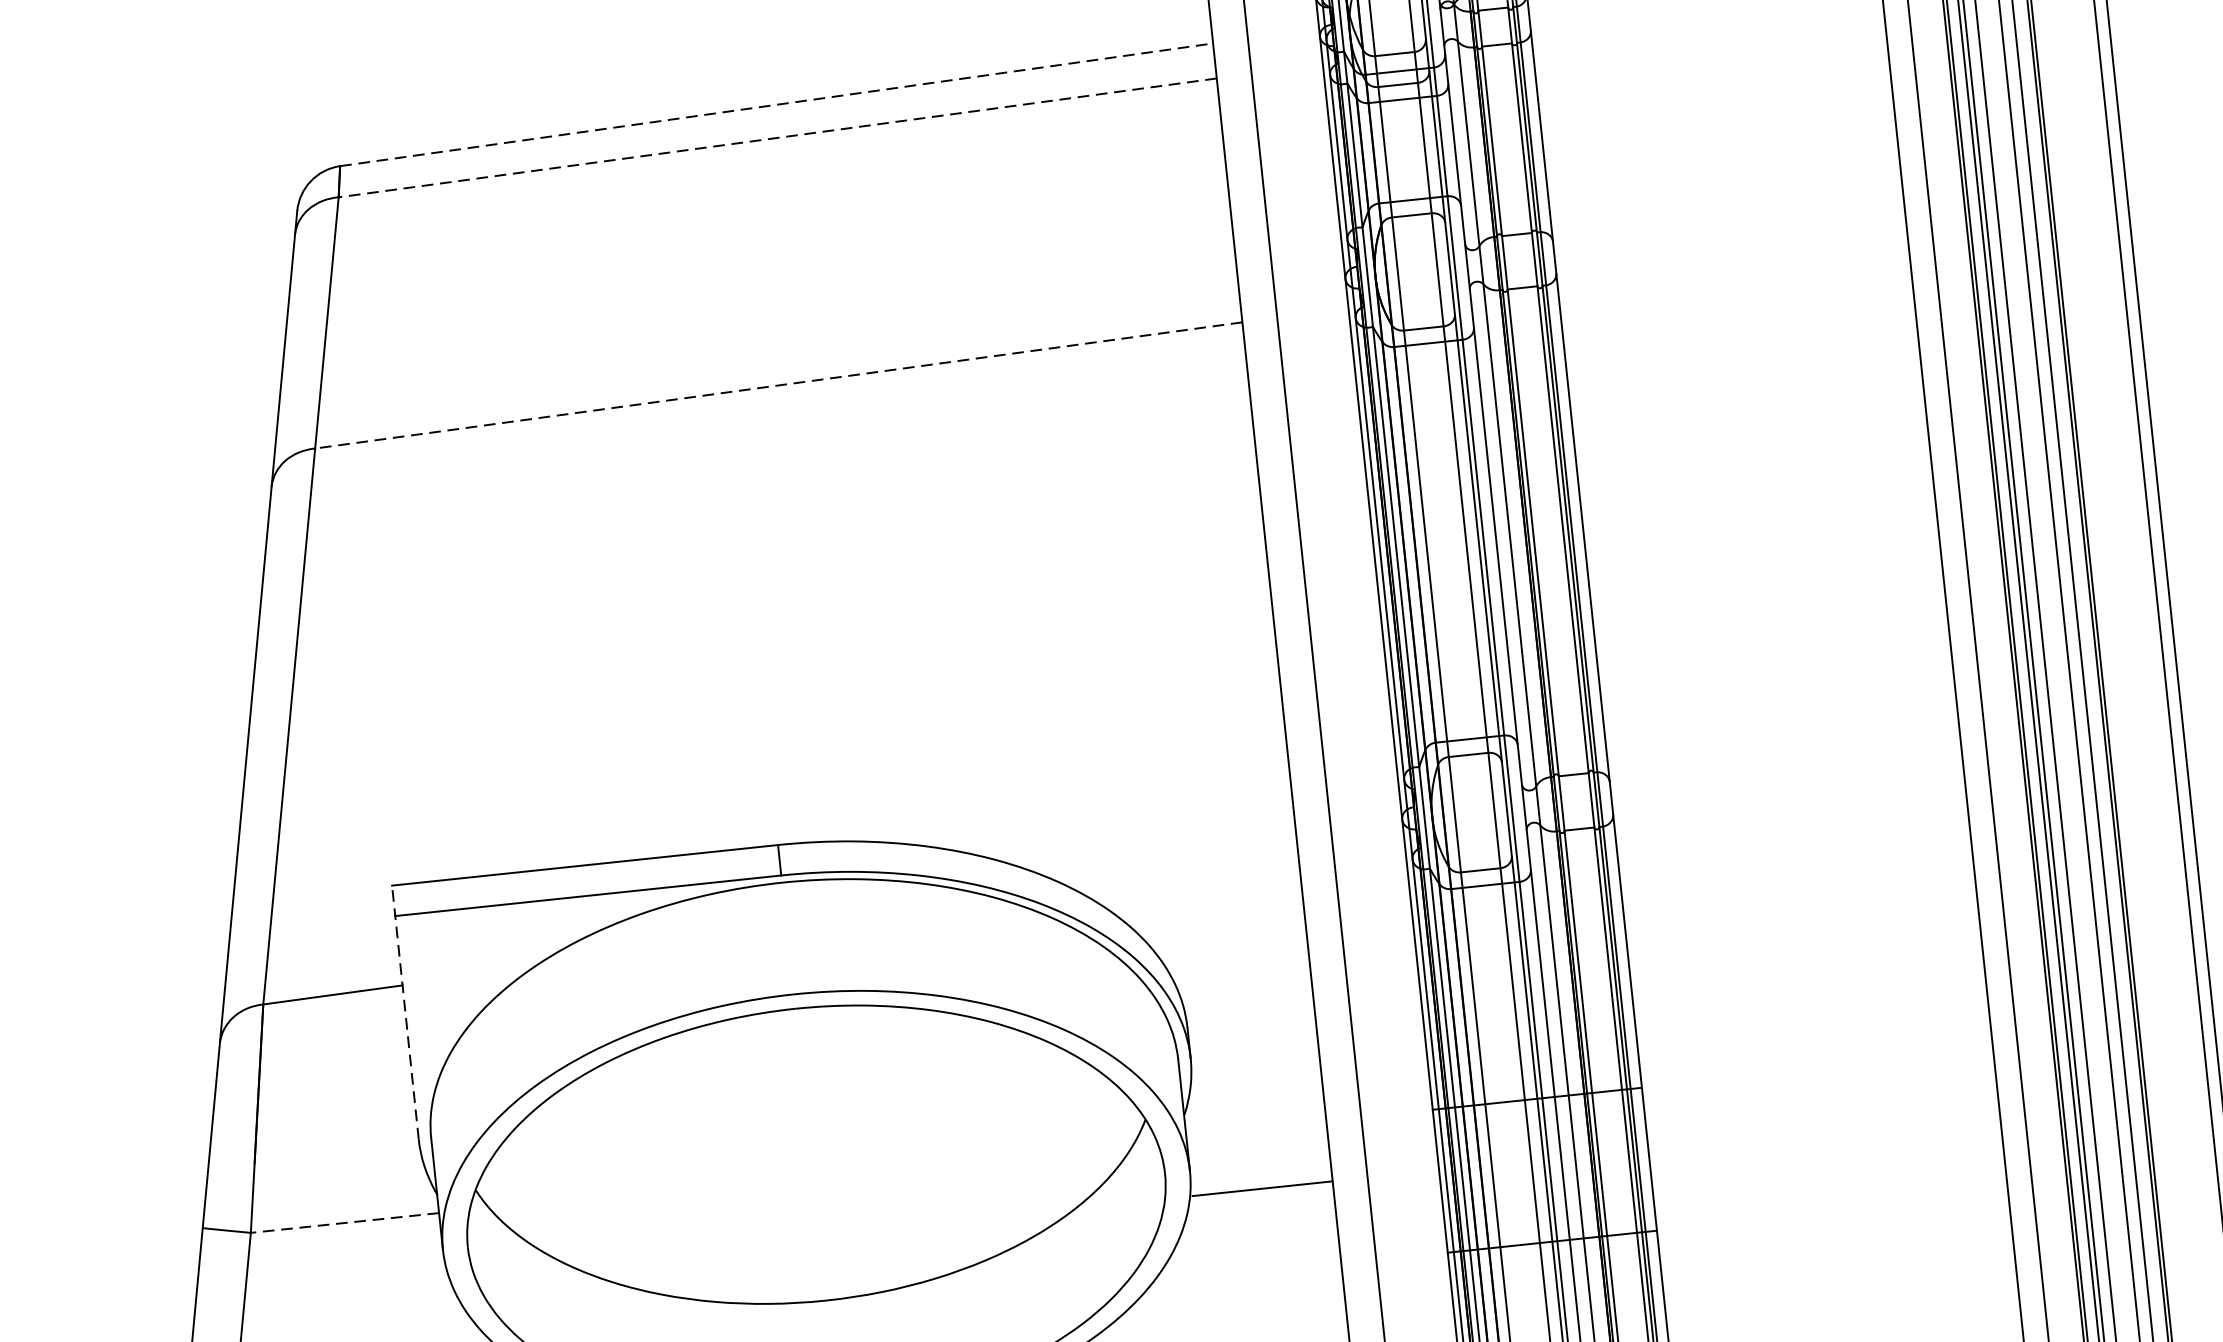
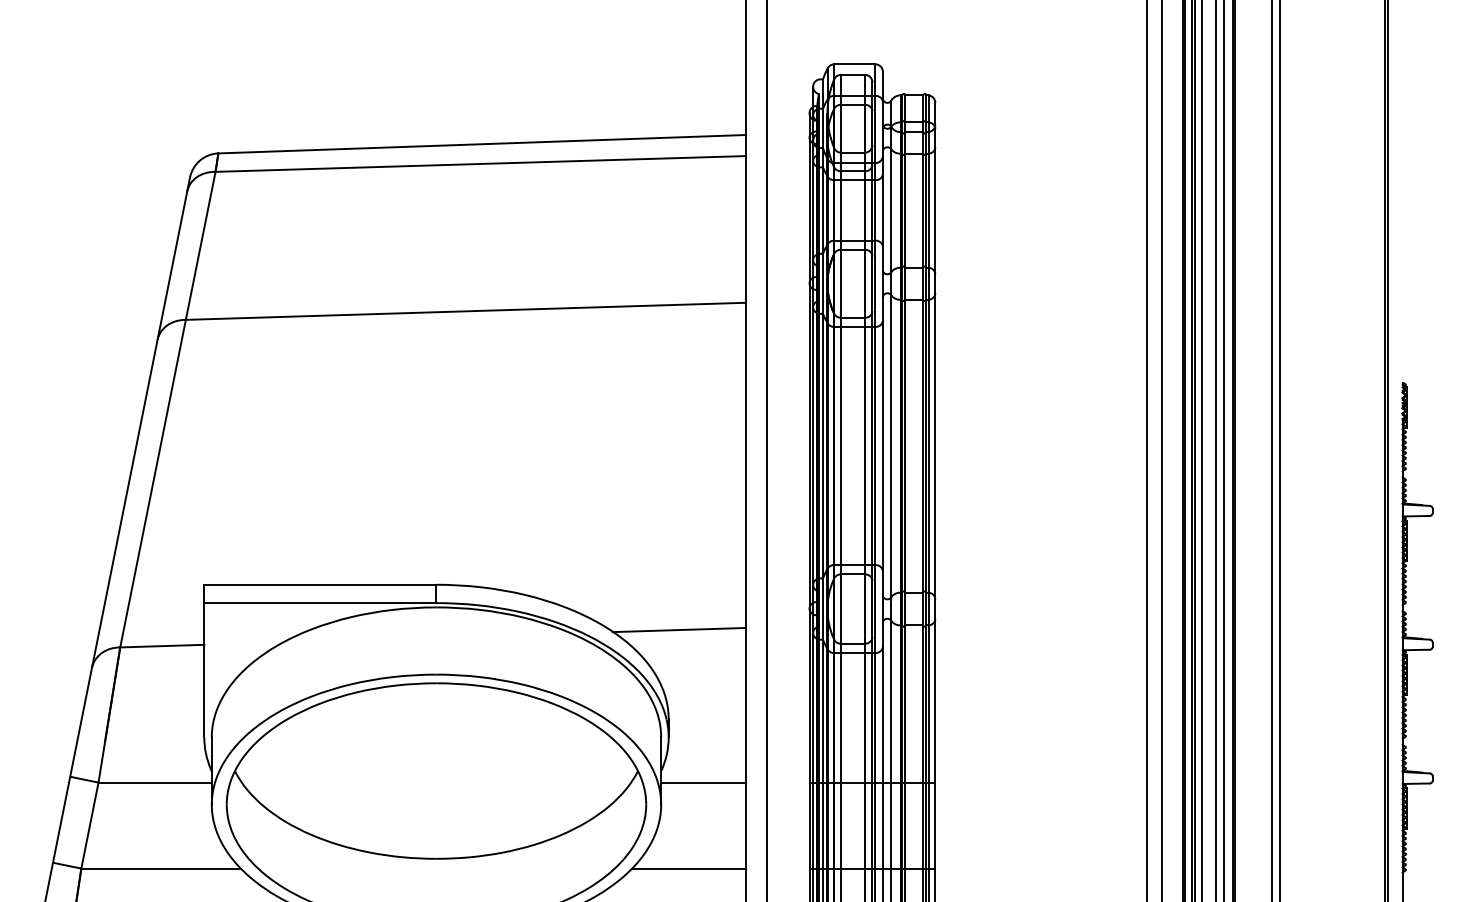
line: (775, 105) -> (481, 144), dashed -> solid
line: (777, 138) -> (480, 164), dashed -> solid
line: (778, 385) -> (465, 311), dashed -> solid
line: (1188, 877) -> (678, 629), added
line: (405, 1011) -> (204, 660), dashed -> solid
line: (1262, 1188) -> (703, 782), moved
line: (345, 1222) -> (155, 782), dashed -> solid
line: (1246, 1272) -> (688, 868), added

